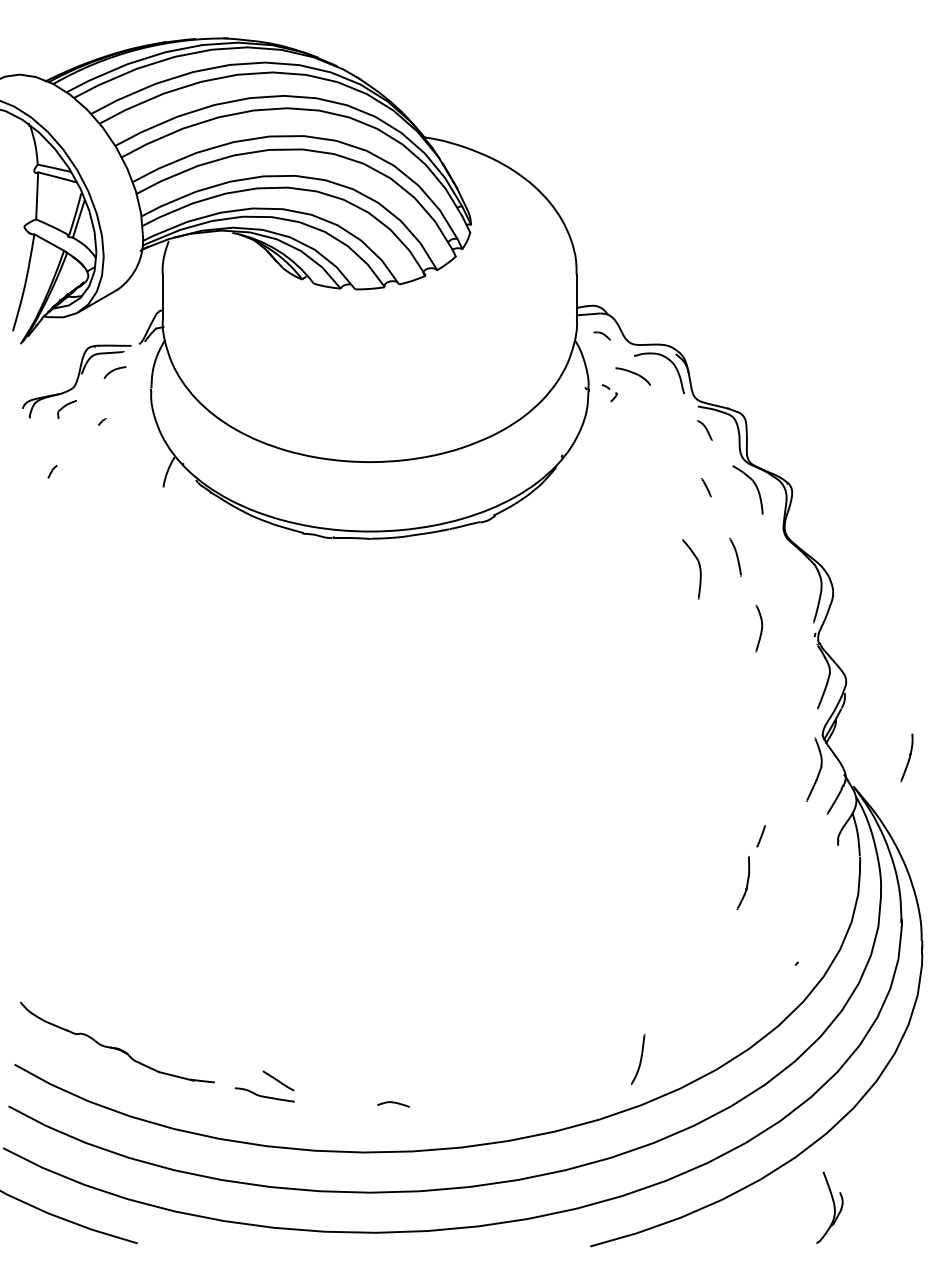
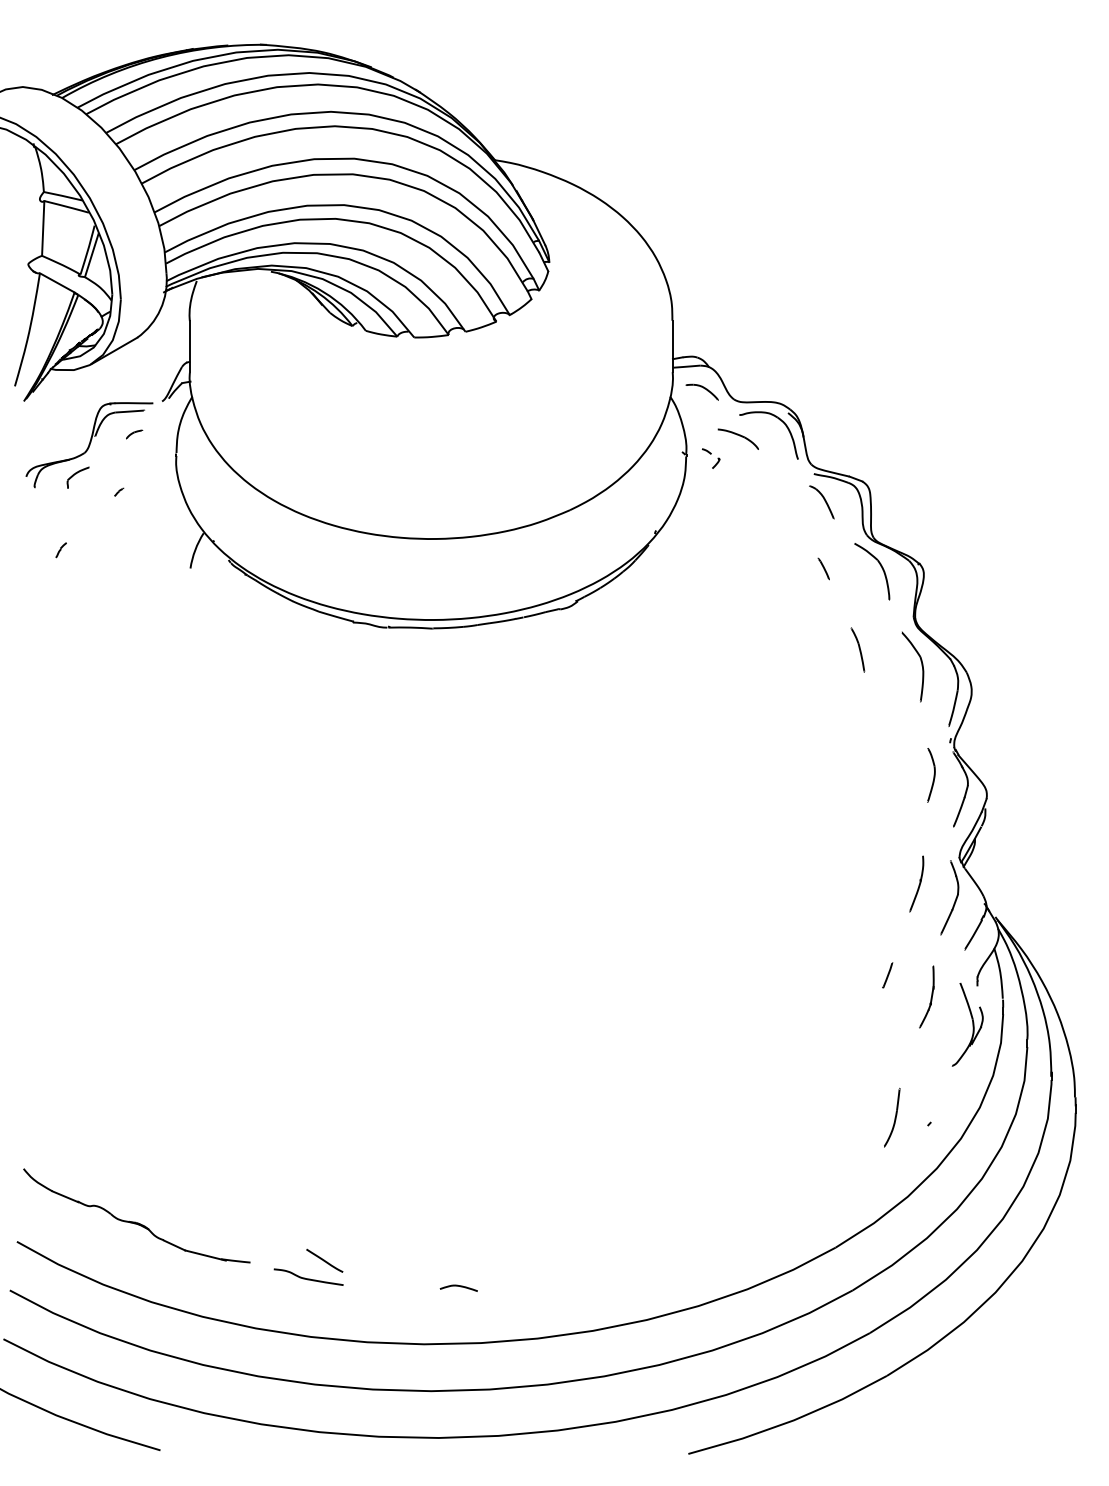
part: (601, 335) -> (701, 391), size x1.67
part: (115, 372) -> (134, 434), size x0.62
part: (704, 430) -> (821, 502), size x1.43
part: (699, 568) -> (921, 666), moved
part: (759, 628) -> (931, 775), moved
part: (906, 757) -> (916, 883), moved
part: (742, 882) -> (926, 996), moved
part: (638, 1059) -> (892, 1117), moved
part: (829, 1207) -> (967, 1024), moved

